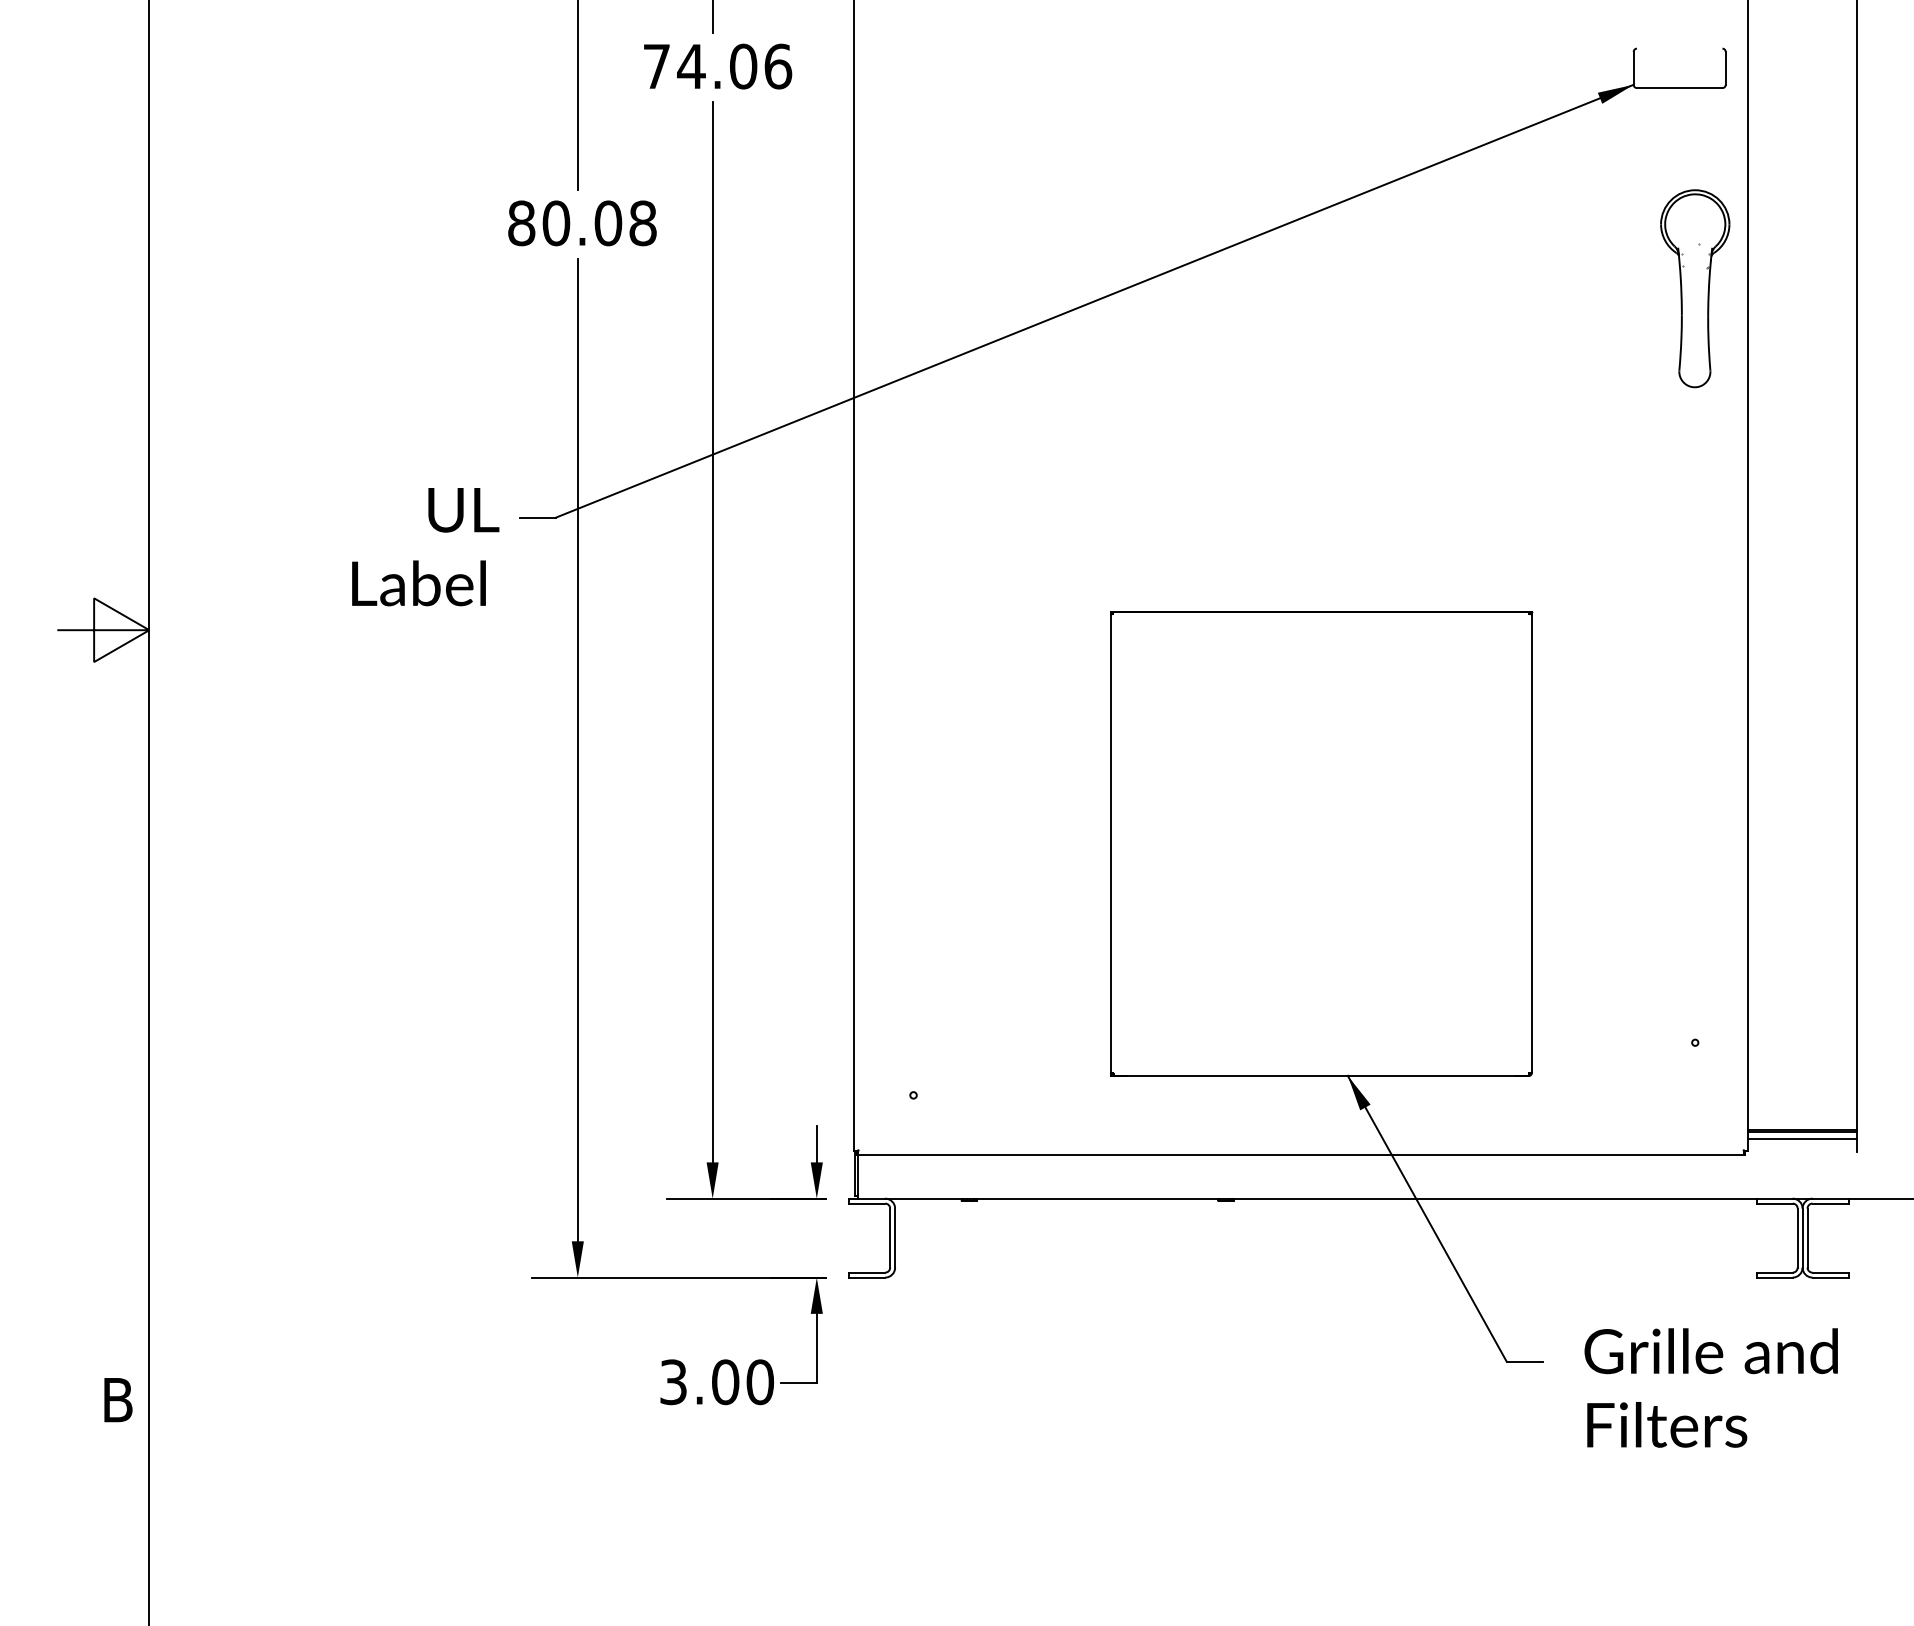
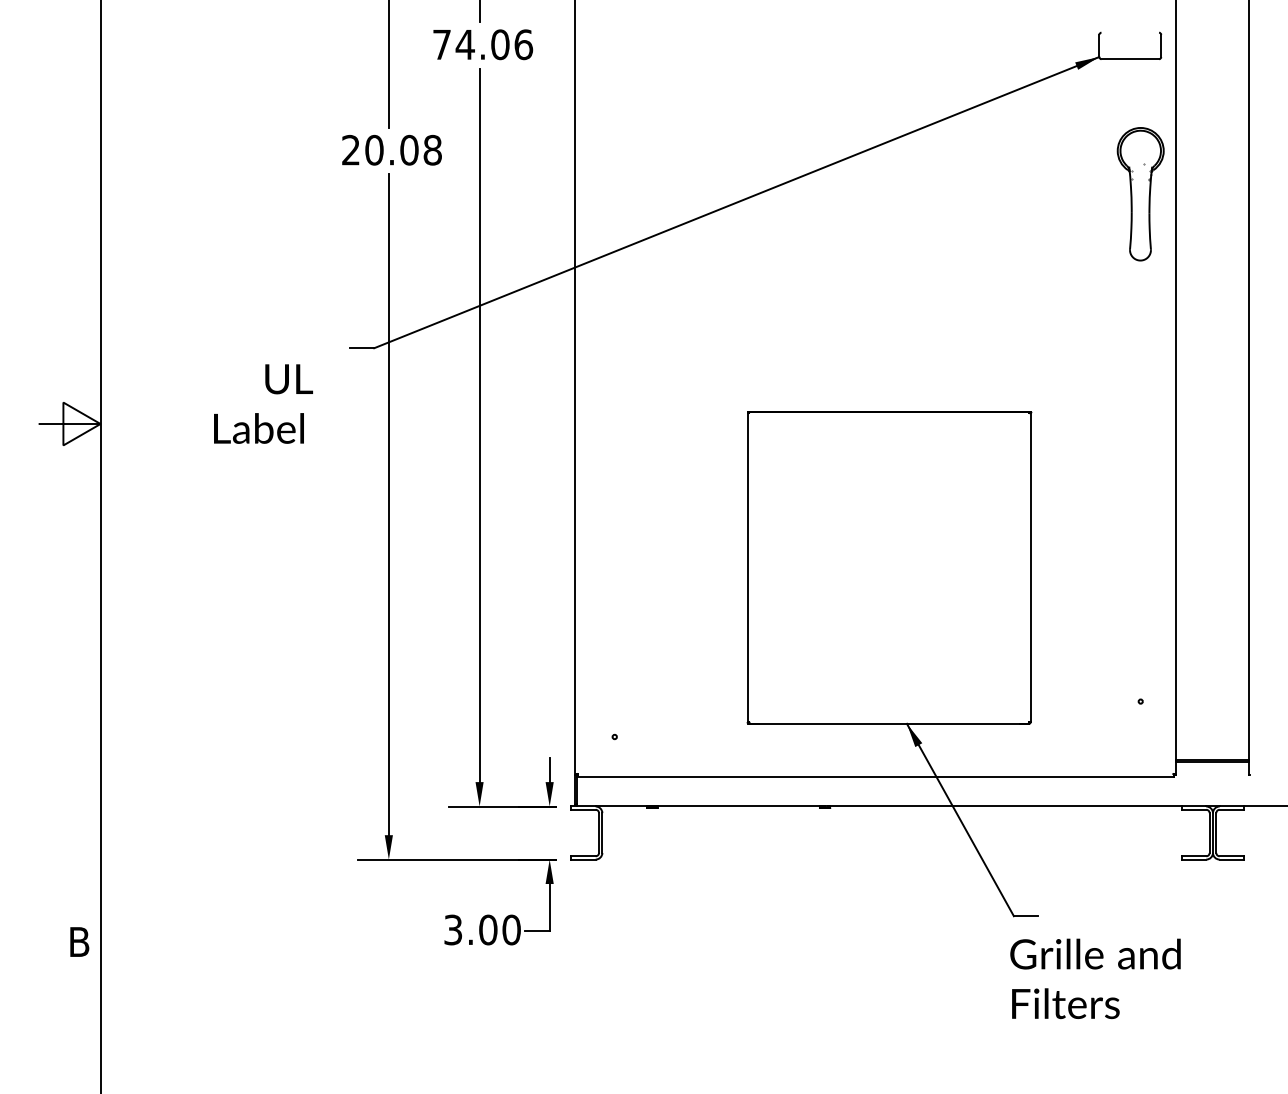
text: (522, 223) -> (351, 150), 80.08 -> 20.08
text: (425, 546) -> (263, 403), moved
line: (1801, 1139) -> (1212, 766), removed
text: (1711, 1387) -> (1095, 978), moved

